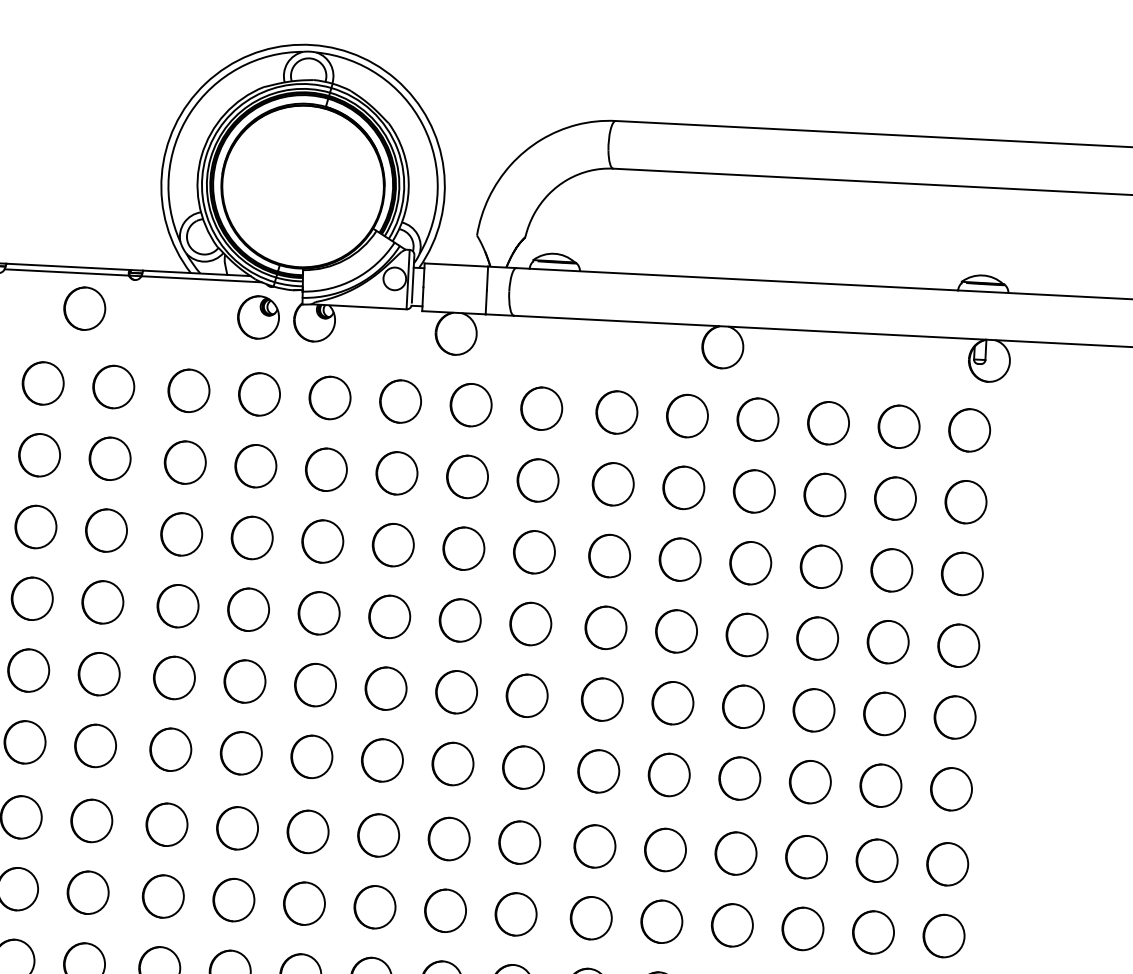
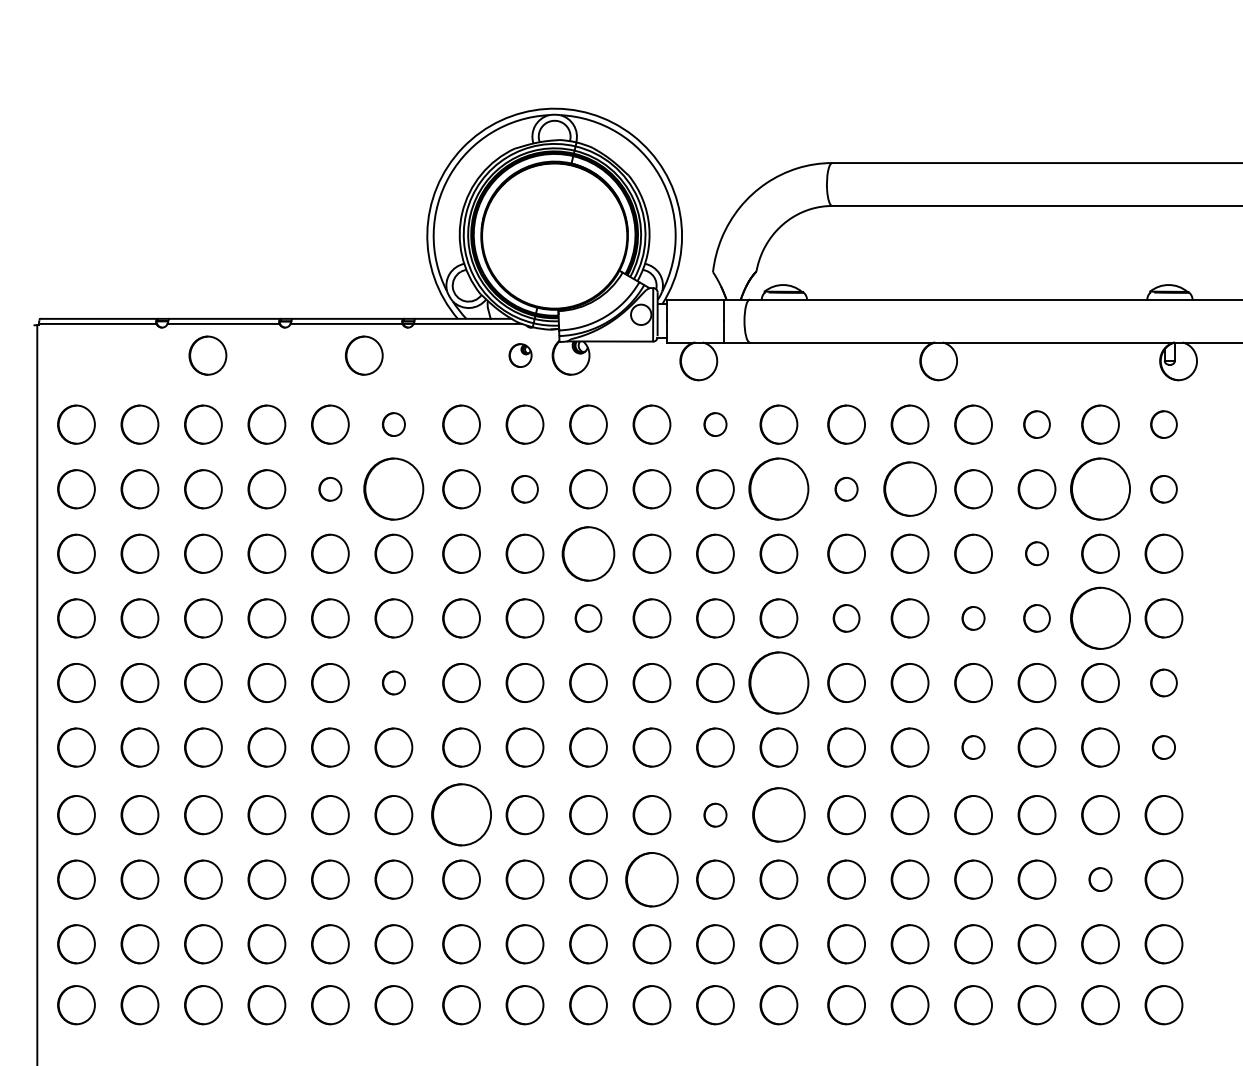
part: (258, 317) -> (520, 355), size x0.6
part: (113, 386) -> (393, 424), size x0.6
part: (471, 404) -> (715, 424), size x0.6
part: (827, 423) -> (1036, 424), size x0.7
part: (969, 430) -> (1163, 424), size x0.7
part: (39, 455) -> (330, 489), size x0.6
part: (109, 459) -> (393, 489), size x1.6
part: (255, 466) -> (524, 489), size x0.7
part: (537, 480) -> (778, 489), size x1.6
part: (613, 484) -> (846, 489), size x0.6
part: (683, 488) -> (909, 489), size x1.4
part: (895, 498) -> (1100, 489), size x1.6
part: (965, 502) -> (1163, 489), size x0.7
part: (322, 541) -> (588, 553), size x1.4
part: (820, 566) -> (1036, 553), size x0.6
part: (319, 613) -> (588, 618), size x0.7
part: (605, 627) -> (846, 618), size x0.7
part: (747, 635) -> (973, 618), size x0.6
part: (817, 638) -> (1036, 618), size x0.7
part: (888, 642) -> (1100, 618), size x1.6
part: (98, 673) -> (393, 682), size x0.6
part: (526, 695) -> (778, 682), size x1.6
part: (954, 716) -> (1163, 682), size x0.7
part: (739, 778) -> (973, 747), size x0.6
part: (950, 789) -> (1163, 747), size x0.6
part: (166, 825) -> (461, 815), size x1.6
part: (449, 839) -> (715, 815), size x0.6
part: (519, 843) -> (778, 815), size x1.4
part: (374, 907) -> (651, 879), size x1.4
part: (873, 932) -> (1100, 879), size x0.6

